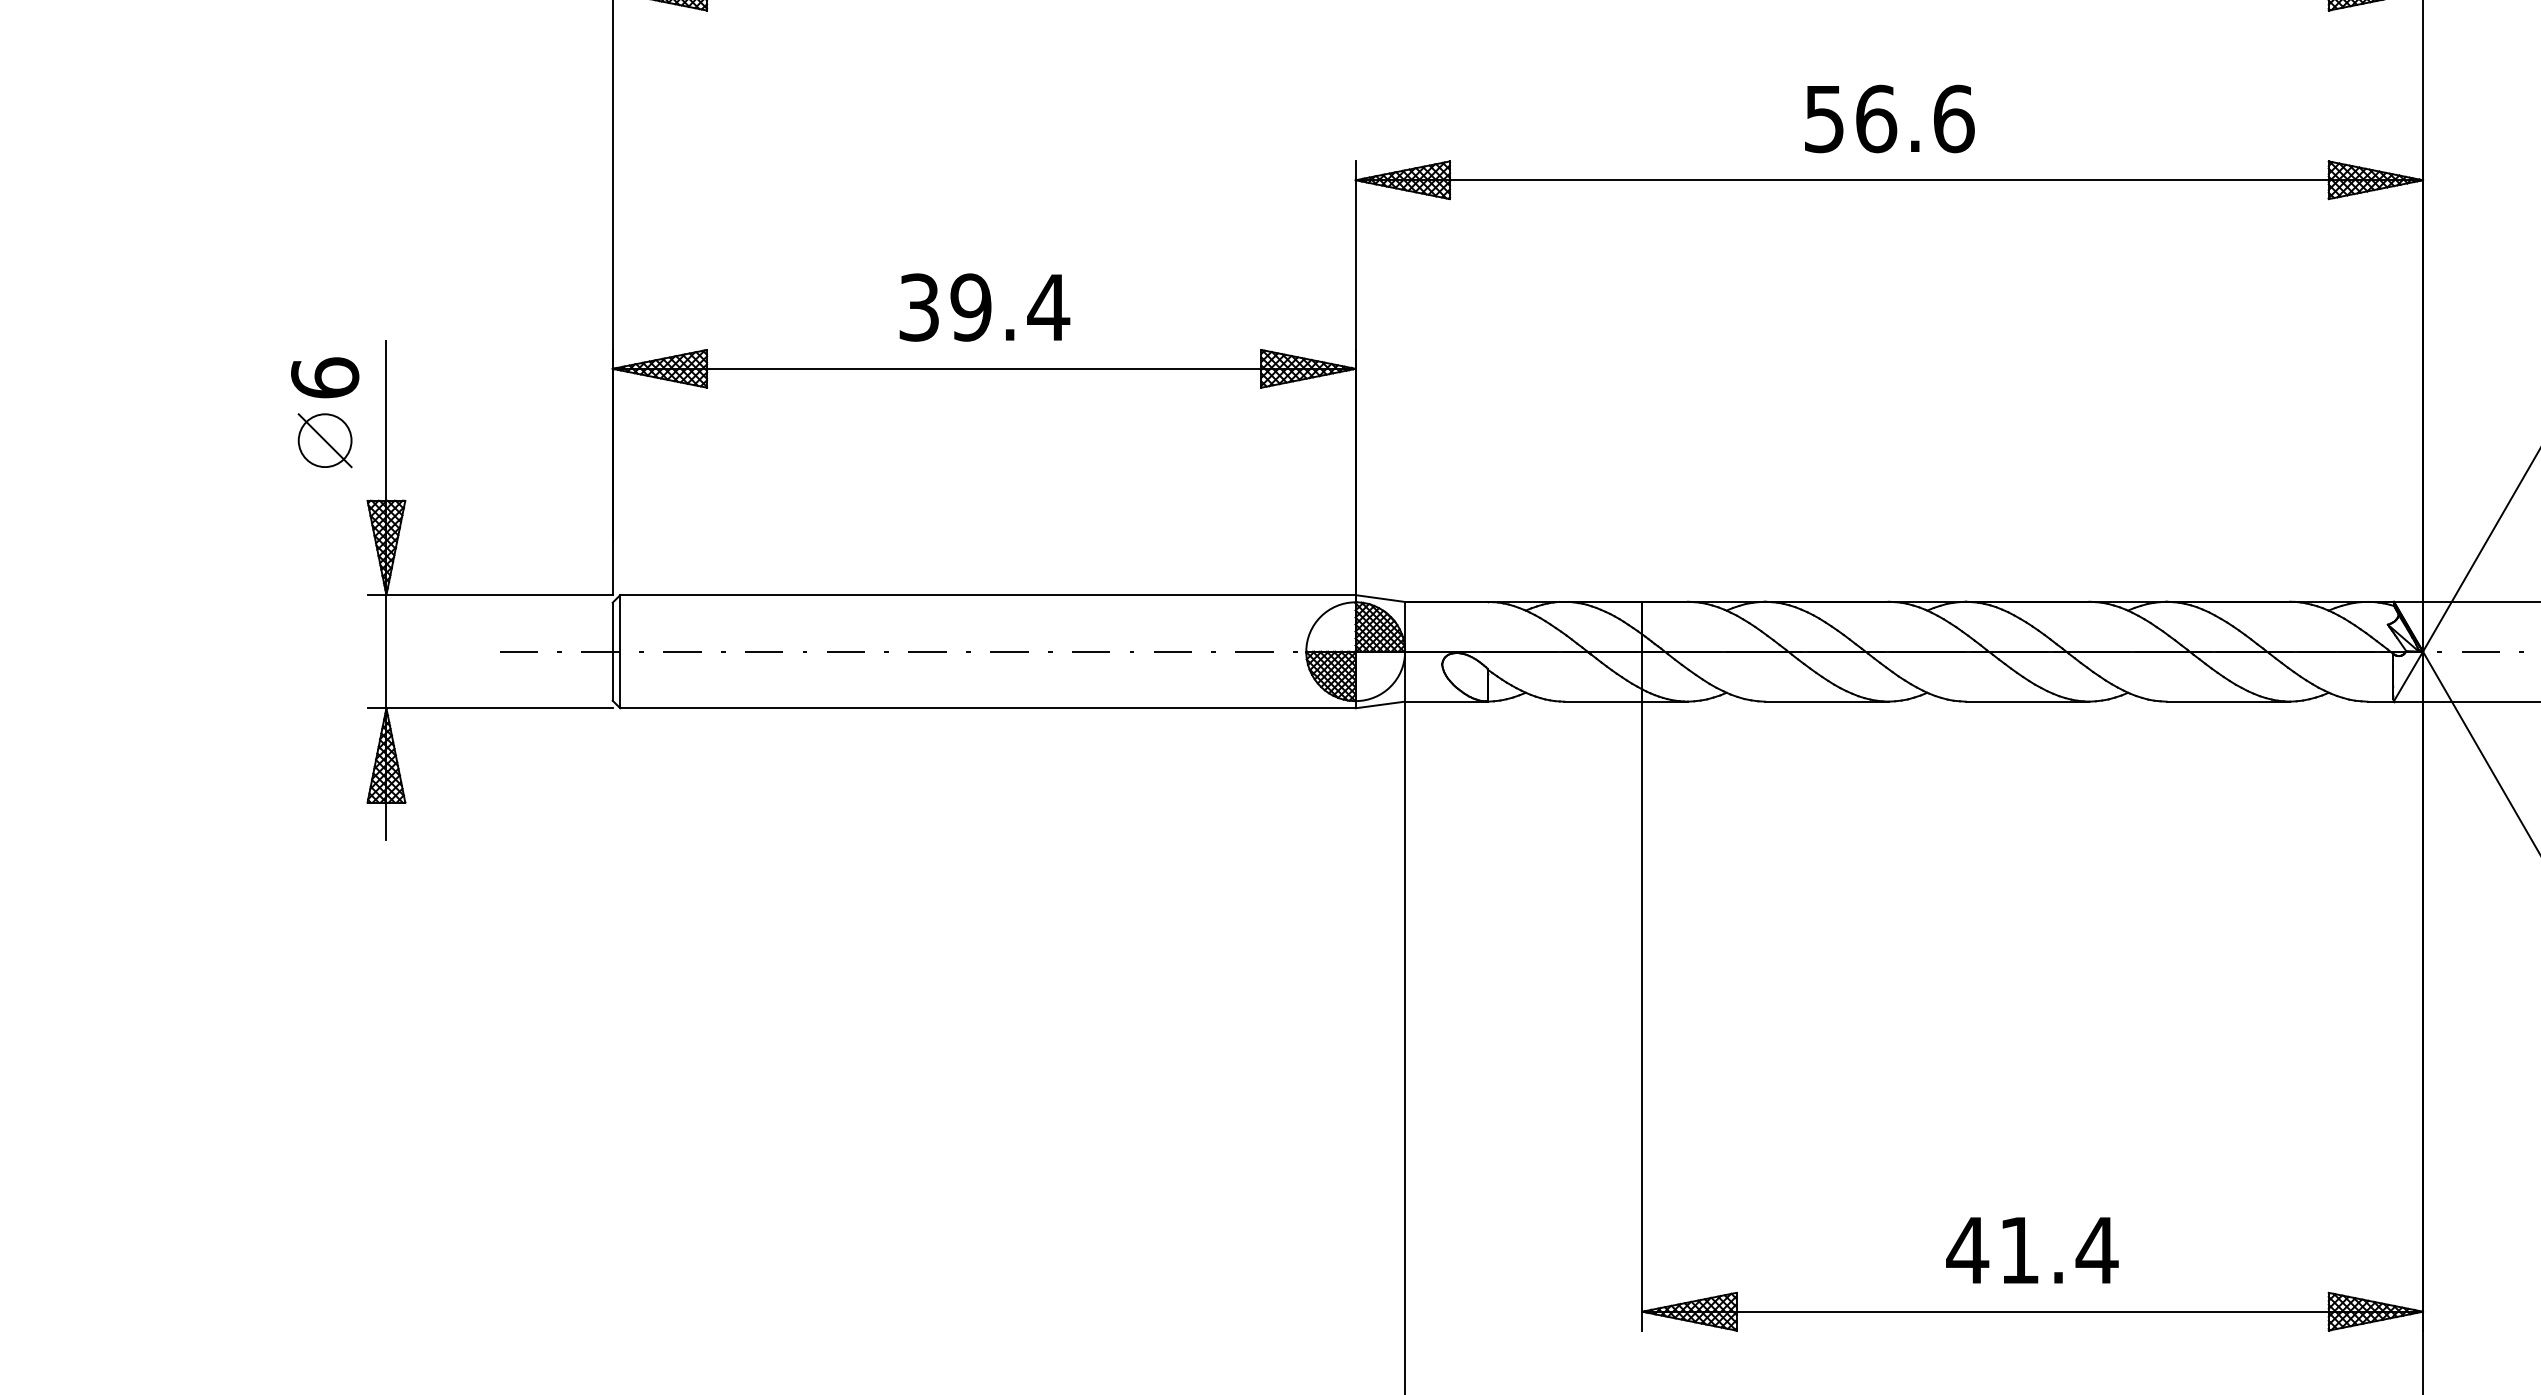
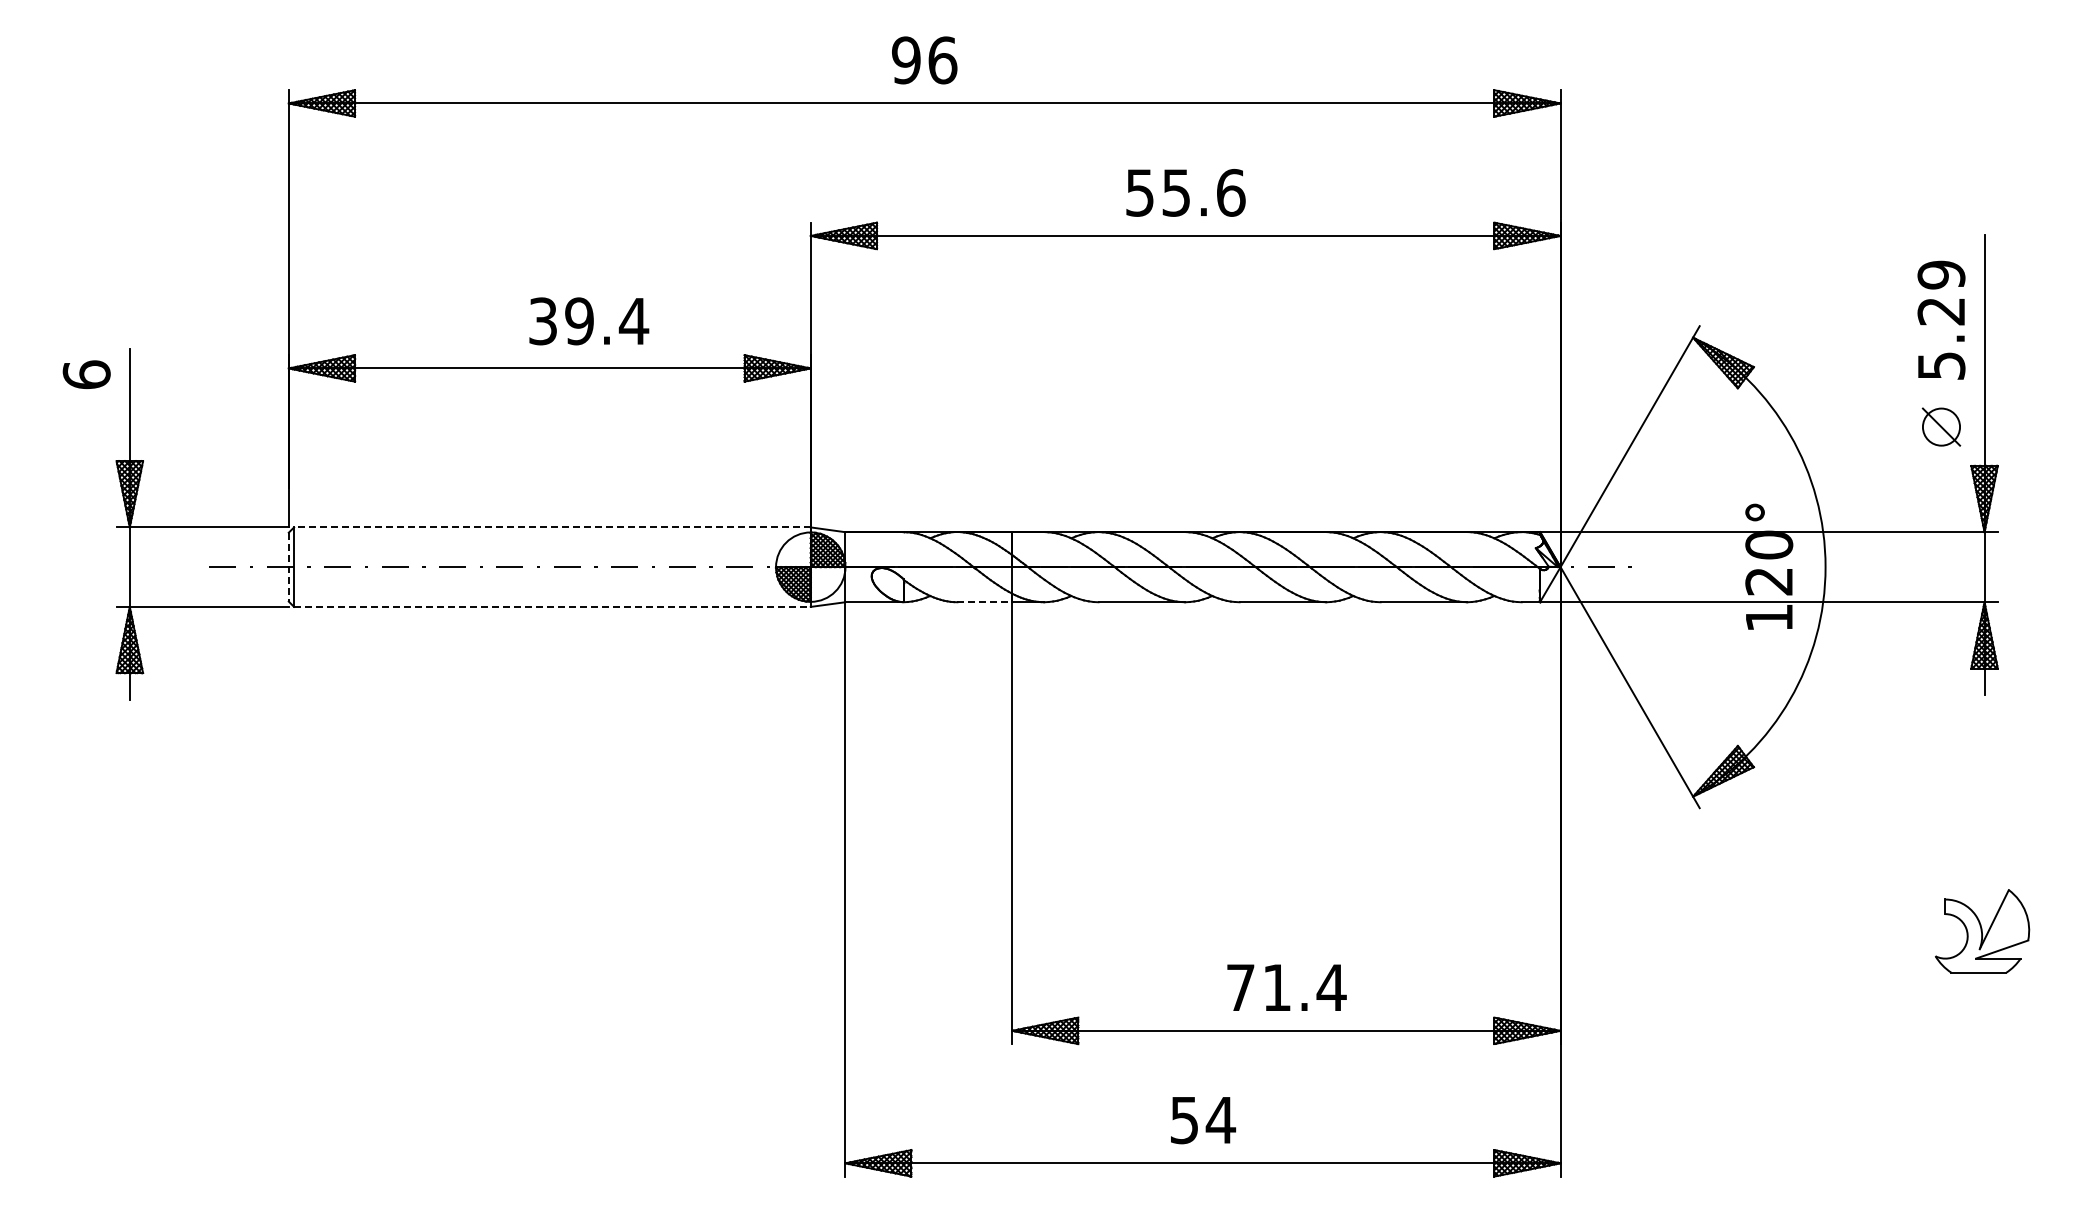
text: (1876, 118) -> (1176, 192), 56.6 -> 55.6
text: (985, 307) -> (589, 321), moved
part: (324, 440) -> (86, 418), removed
line: (986, 595) -> (551, 527), solid -> dashed
line: (612, 652) -> (288, 567), solid -> dashed
line: (1604, 702) -> (985, 602), solid -> dashed
line: (988, 707) -> (552, 606), solid -> dashed
text: (1967, 1250) -> (1240, 987), 41.4 -> 71.4

